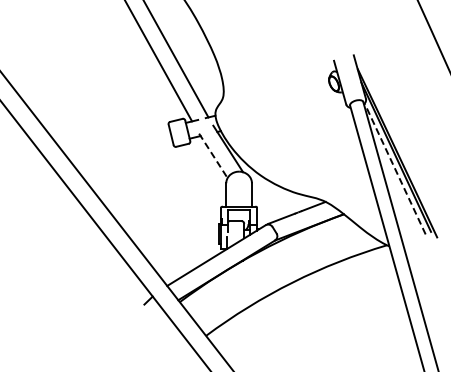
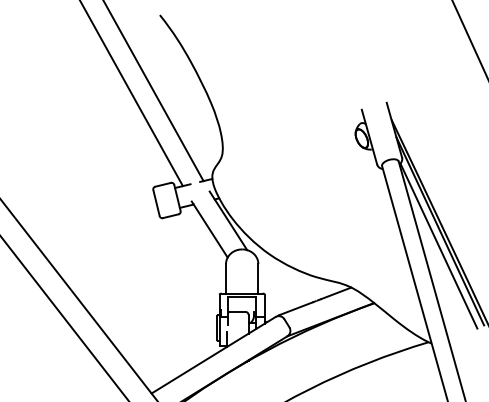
line: (213, 156) -> (209, 230), dashed -> solid
line: (394, 168) -> (438, 245), dashed -> solid

